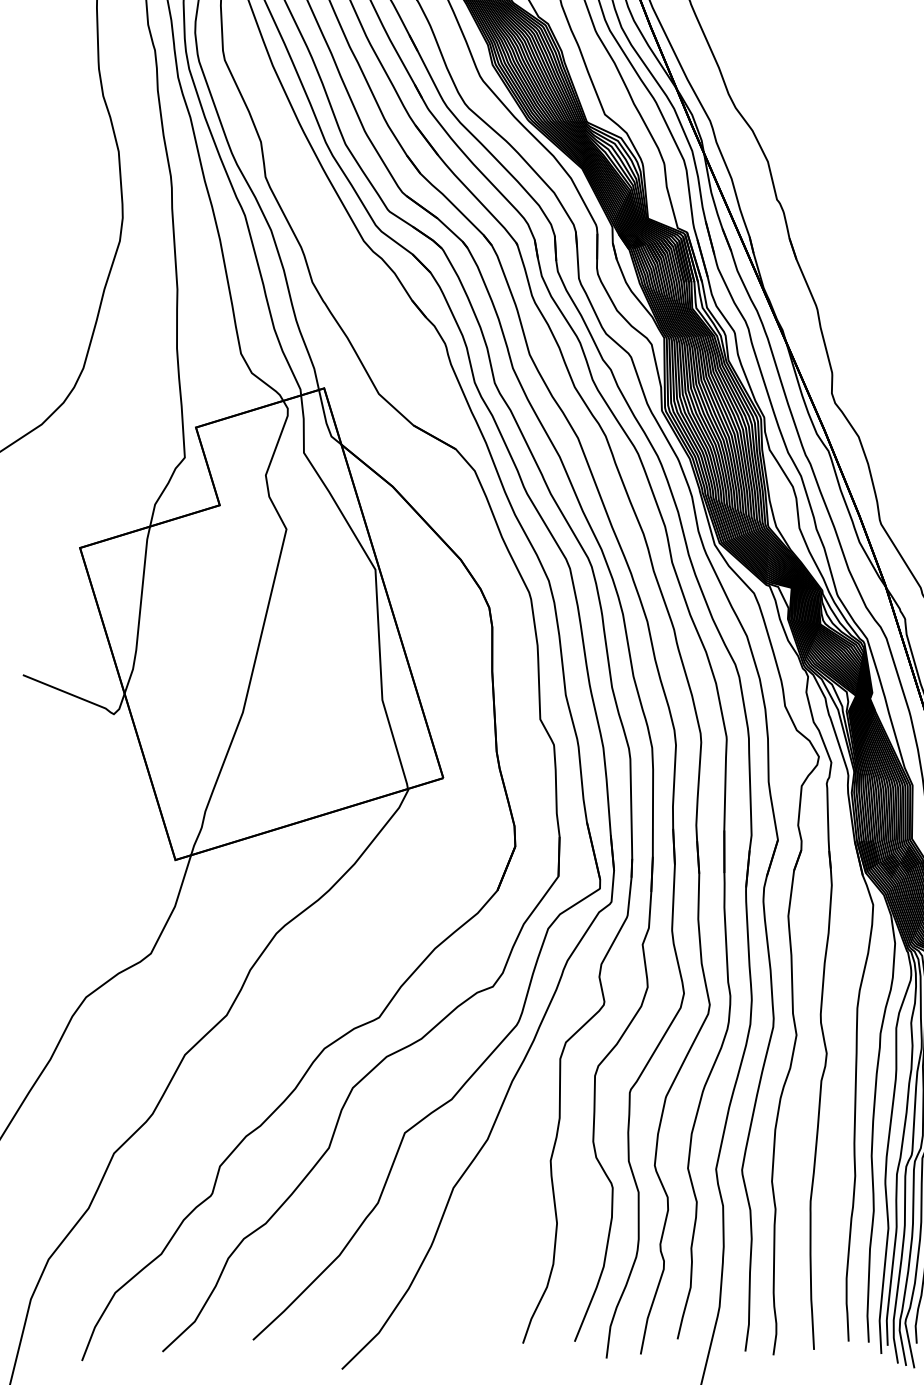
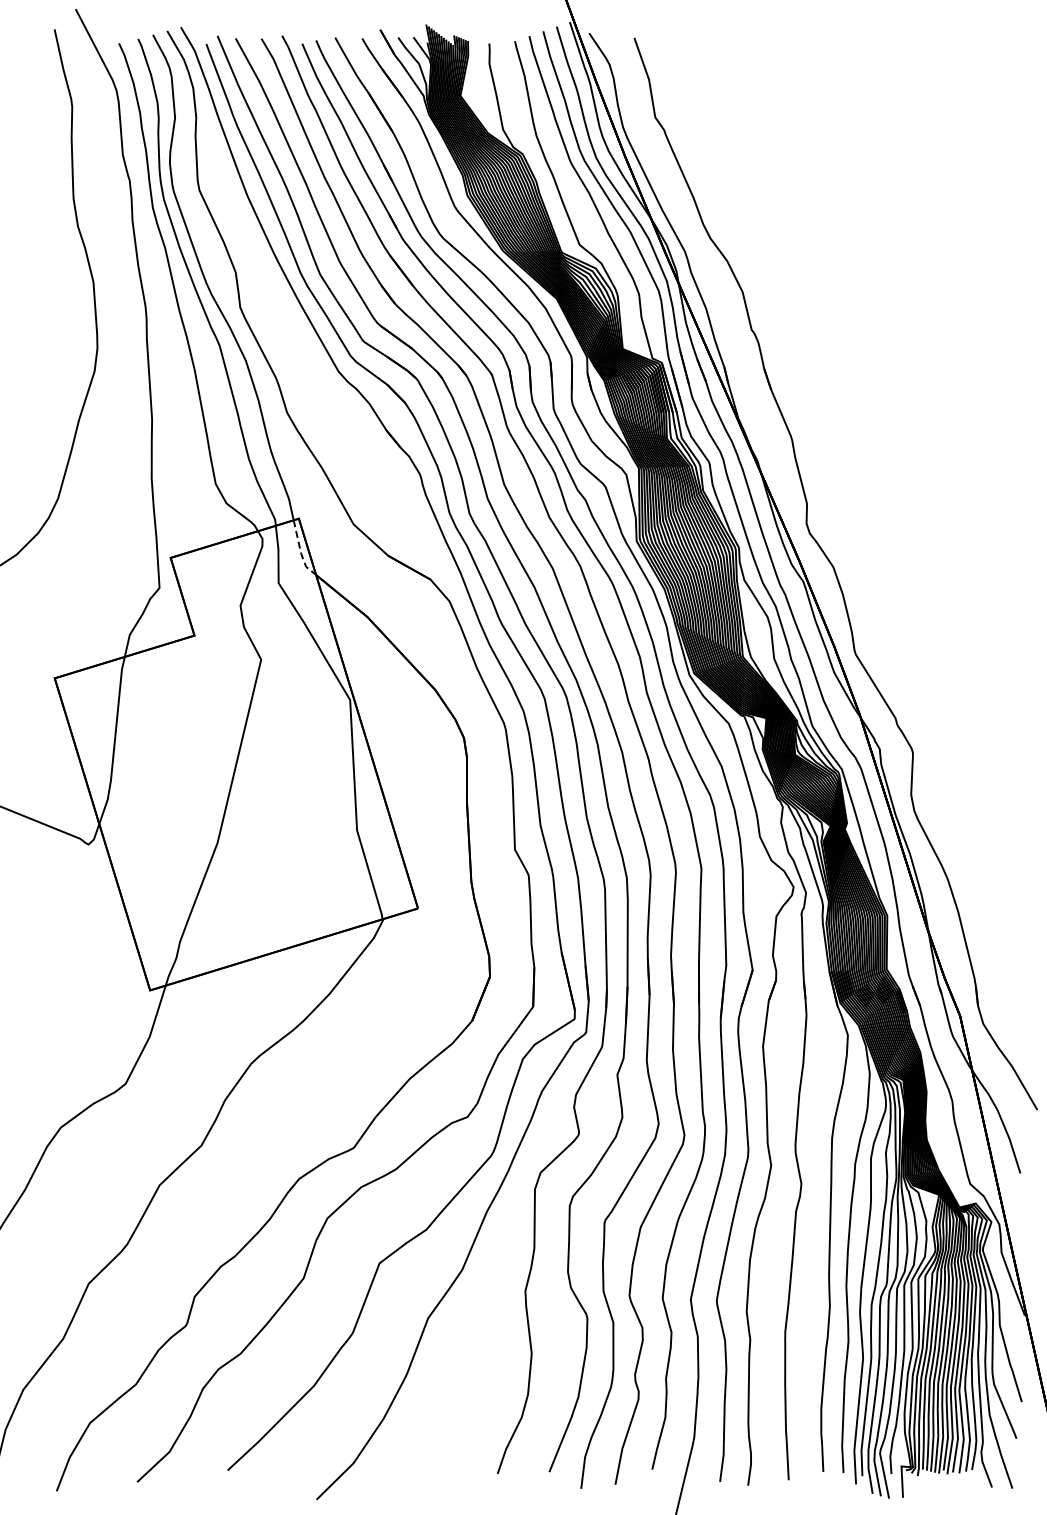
line: (325, 421) -> (300, 551), solid -> dashed

